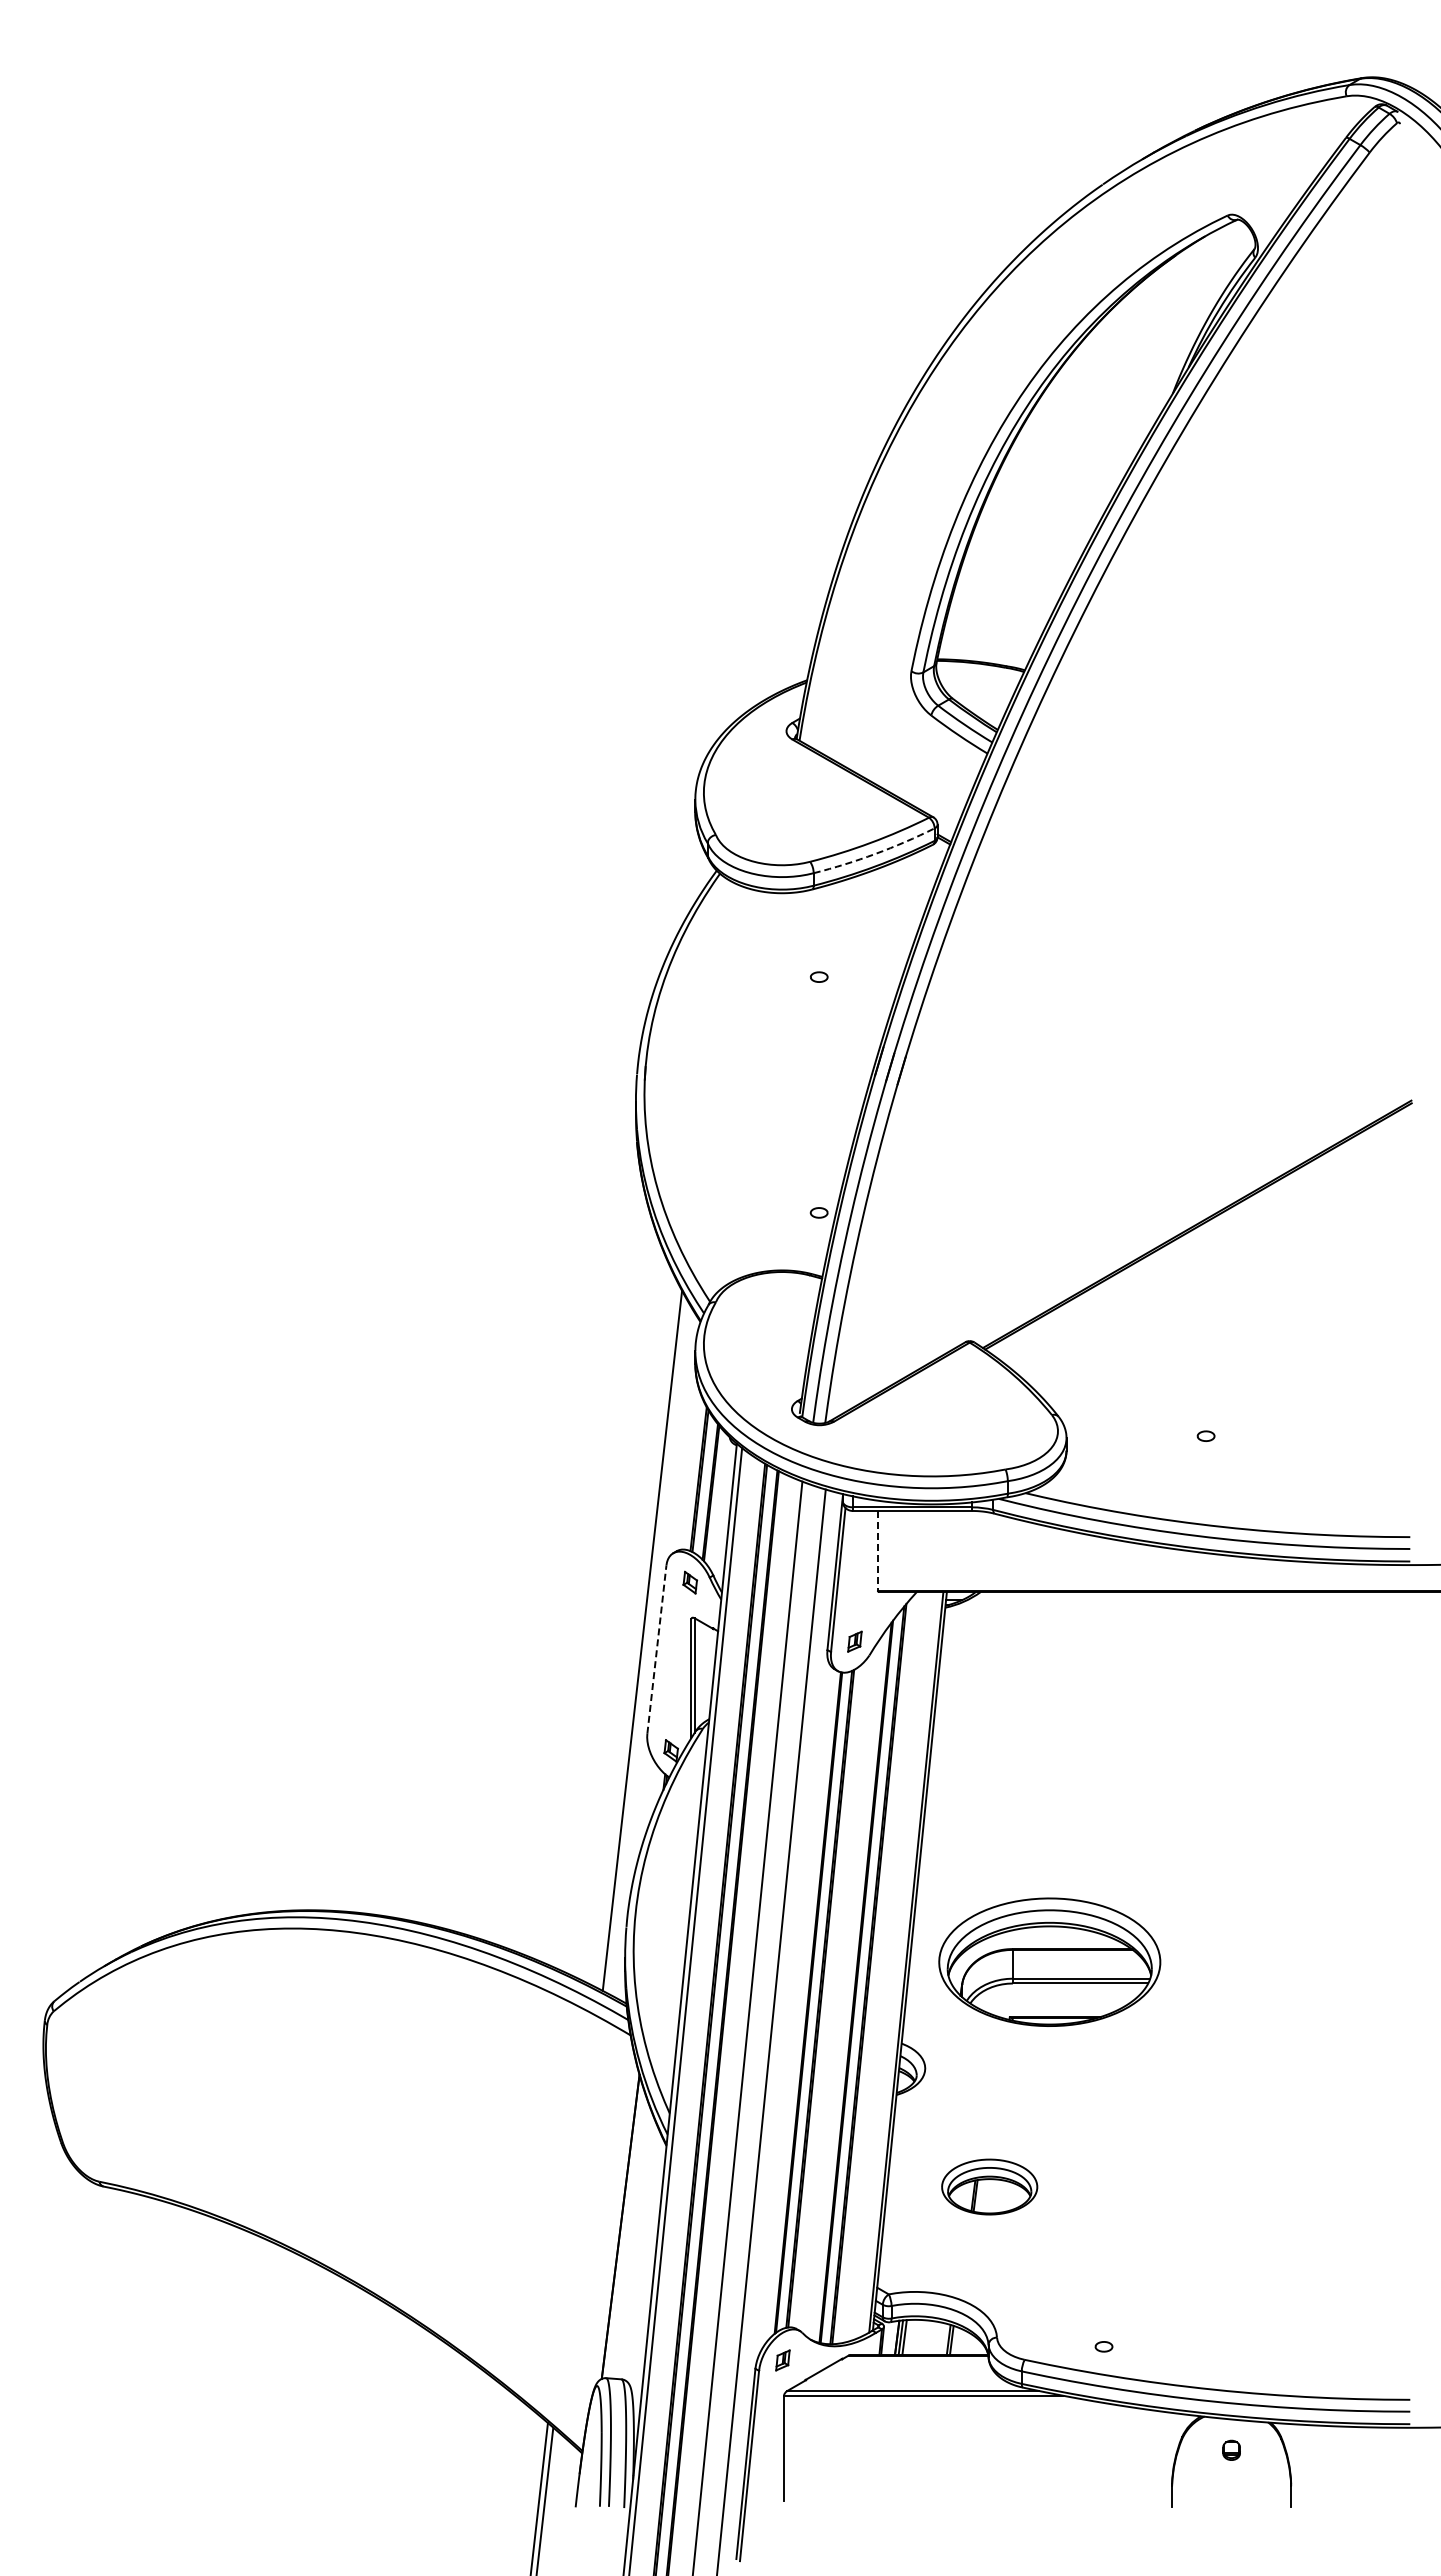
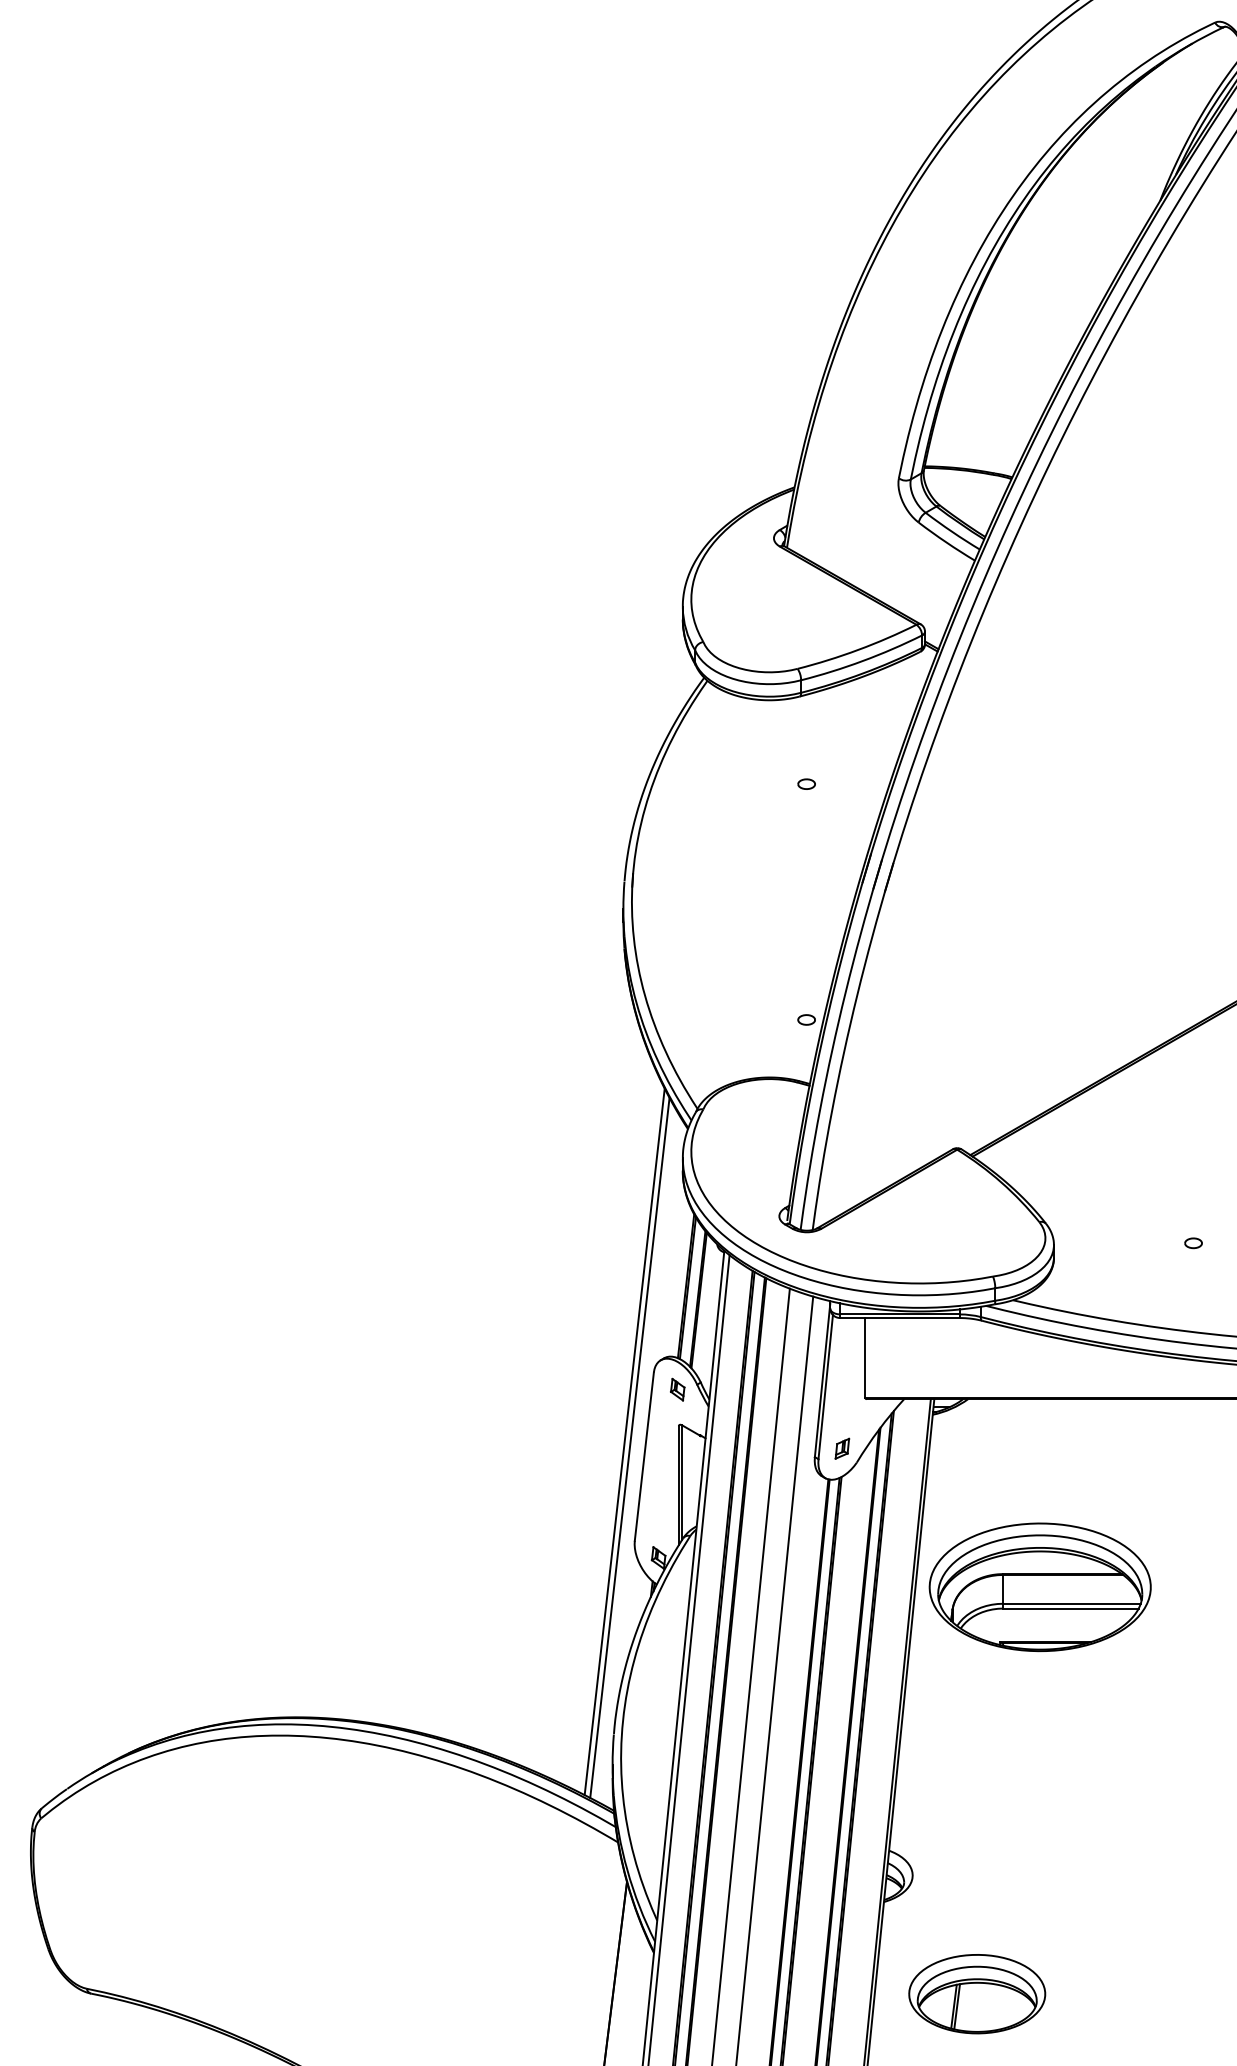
arc: (875, 853) -> (862, 660), dashed -> solid
line: (877, 1550) -> (864, 1357), dashed -> solid
line: (637, 1634) -> (624, 1441), added
line: (656, 1649) -> (643, 1456), dashed -> solid
part: (1049, 1961) -> (1039, 1586), moved
part: (989, 2186) -> (976, 1993), size x1.43

